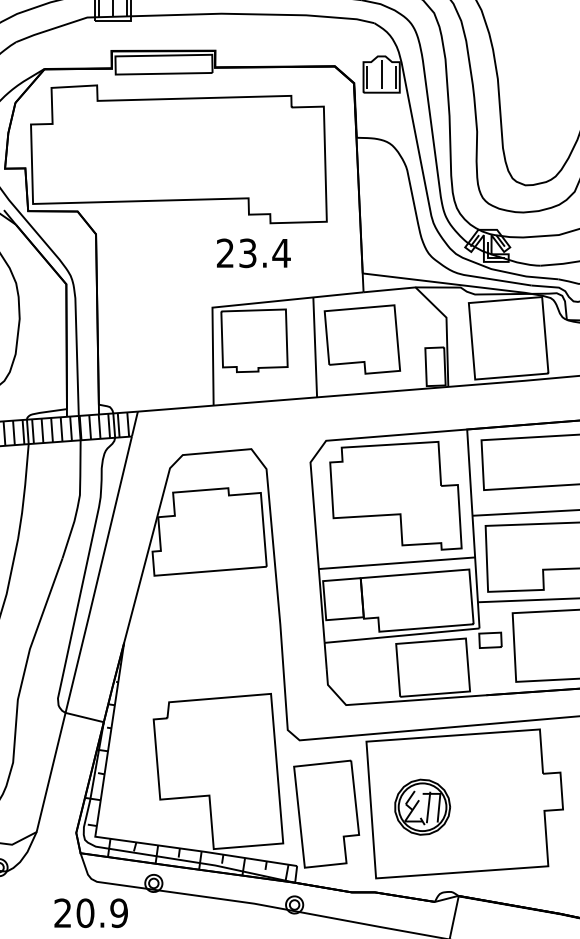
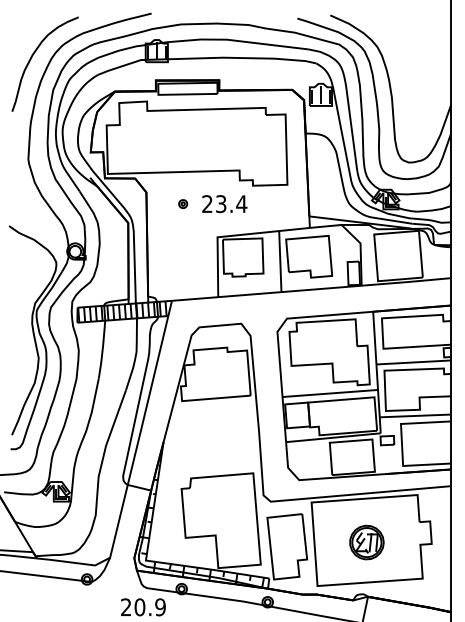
part: (156, 252) -> (183, 203), added
text: (253, 253) -> (224, 204), moved
part: (421, 807) -> (366, 542), moved

